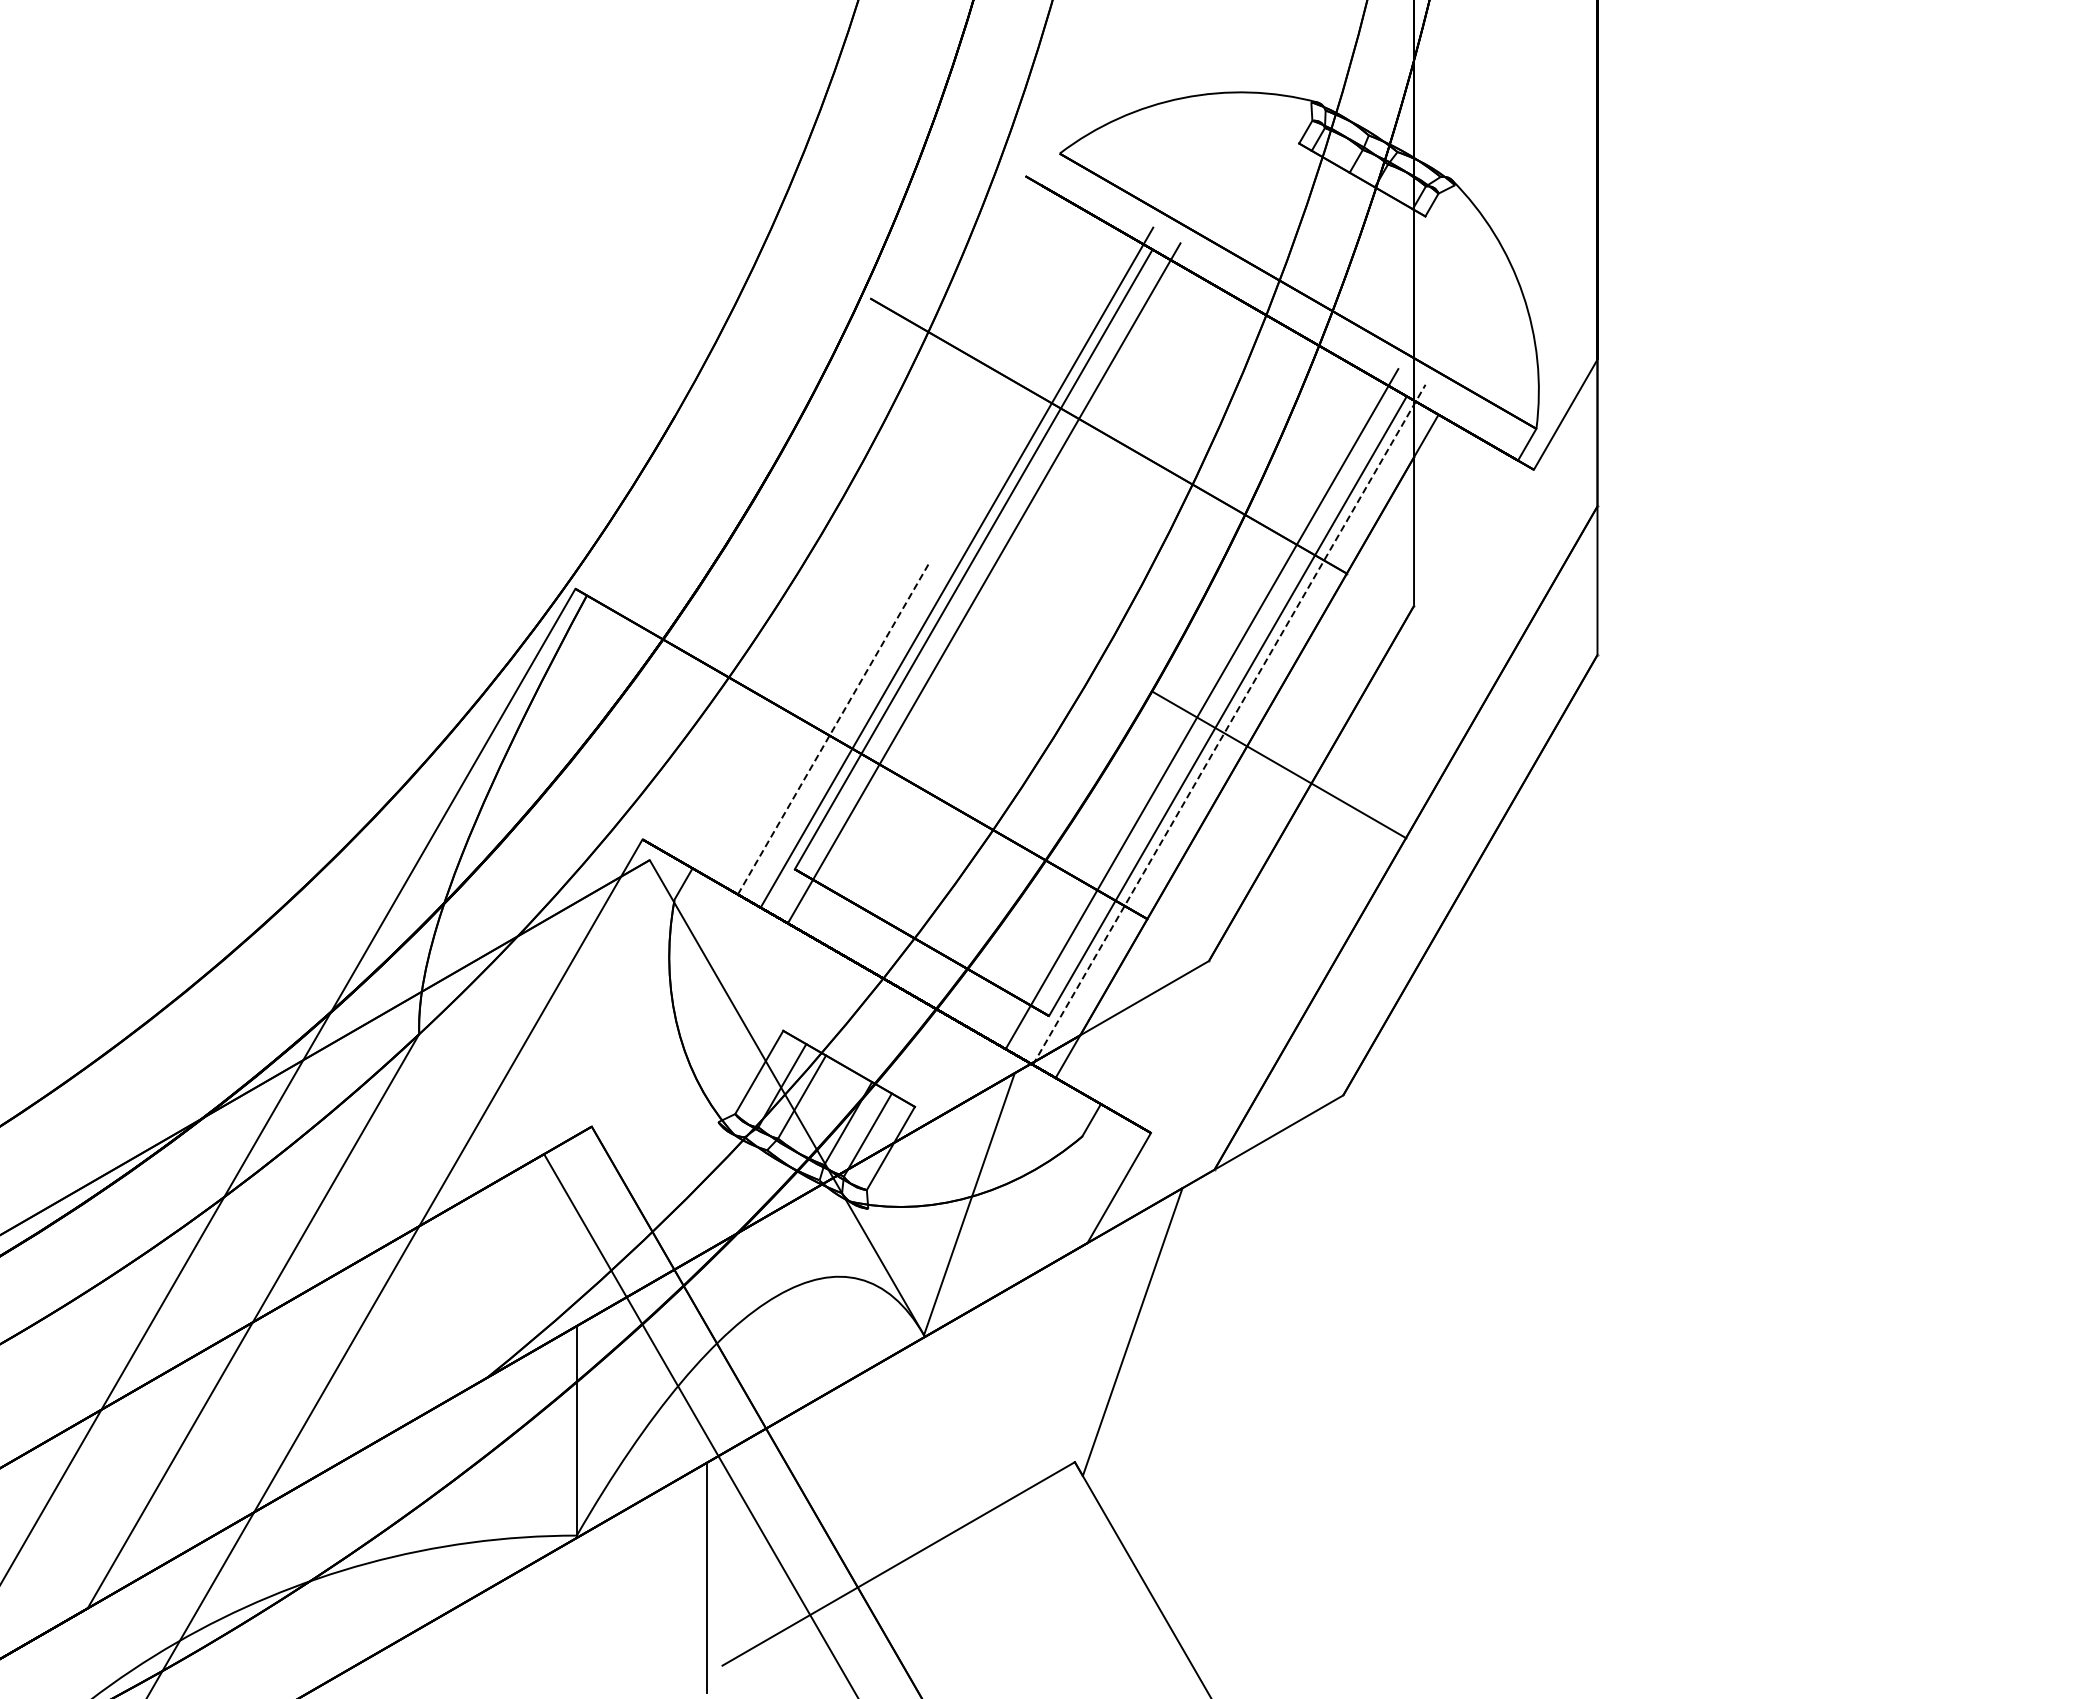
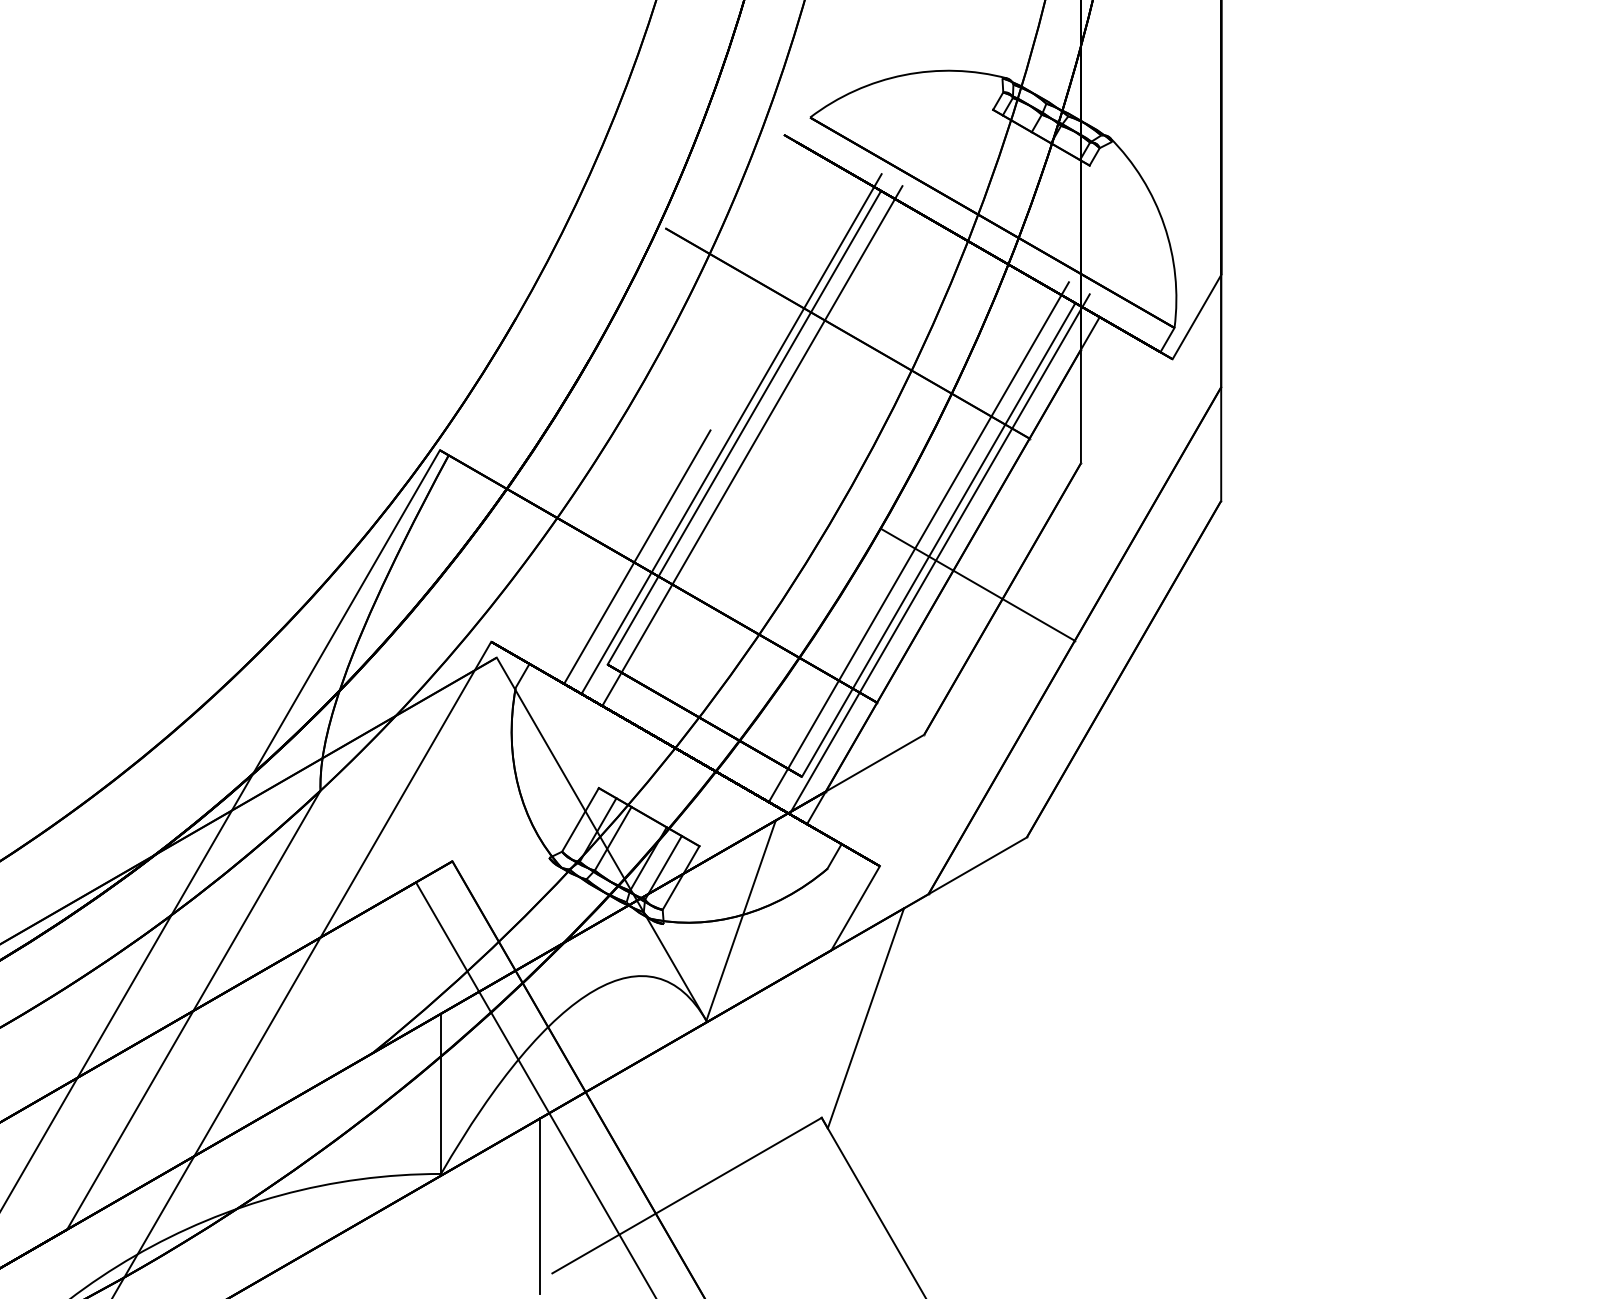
line: (1229, 724) -> (939, 553), dashed -> solid
line: (833, 728) -> (637, 557), dashed -> solid

